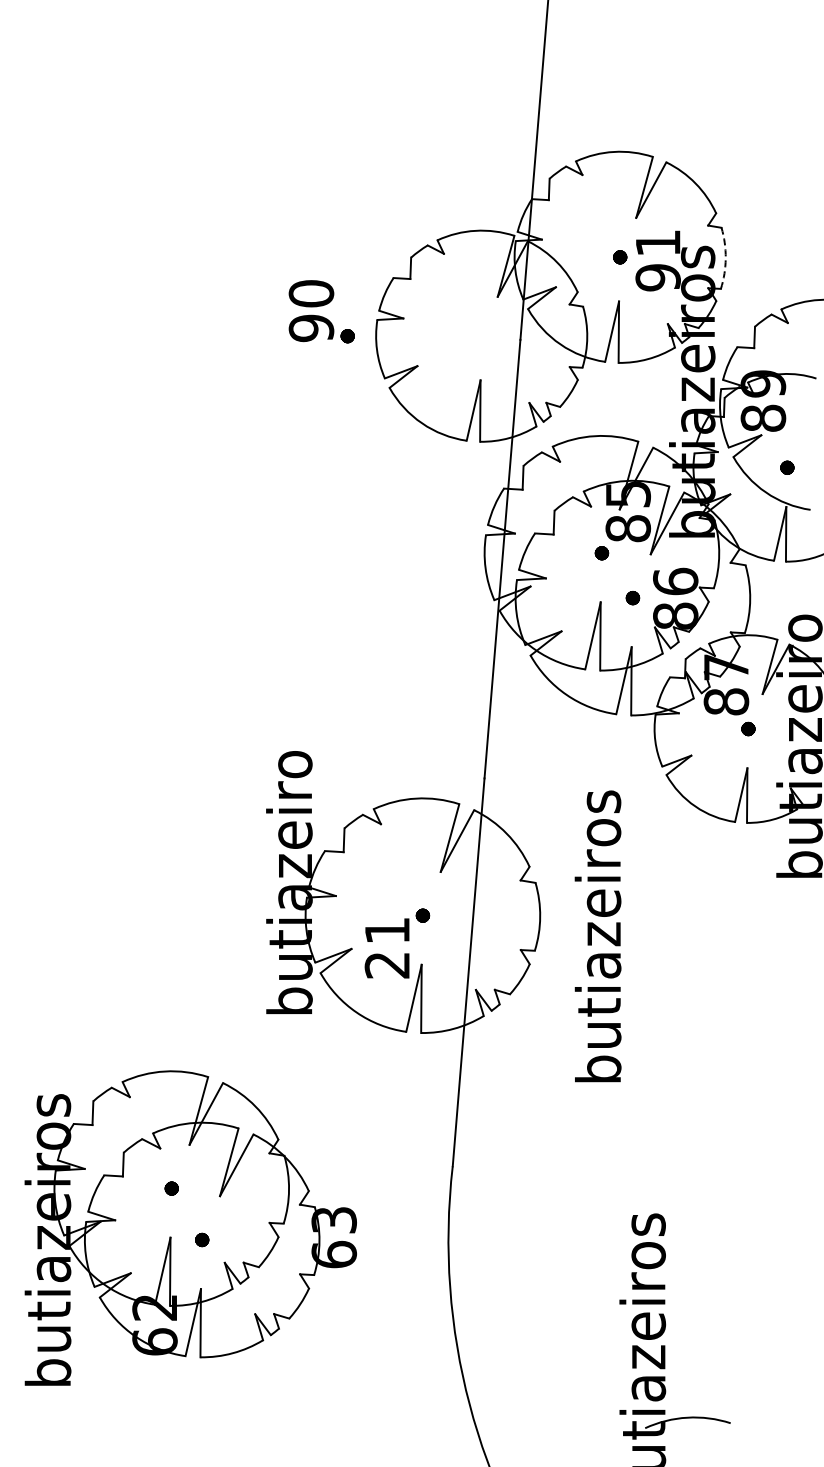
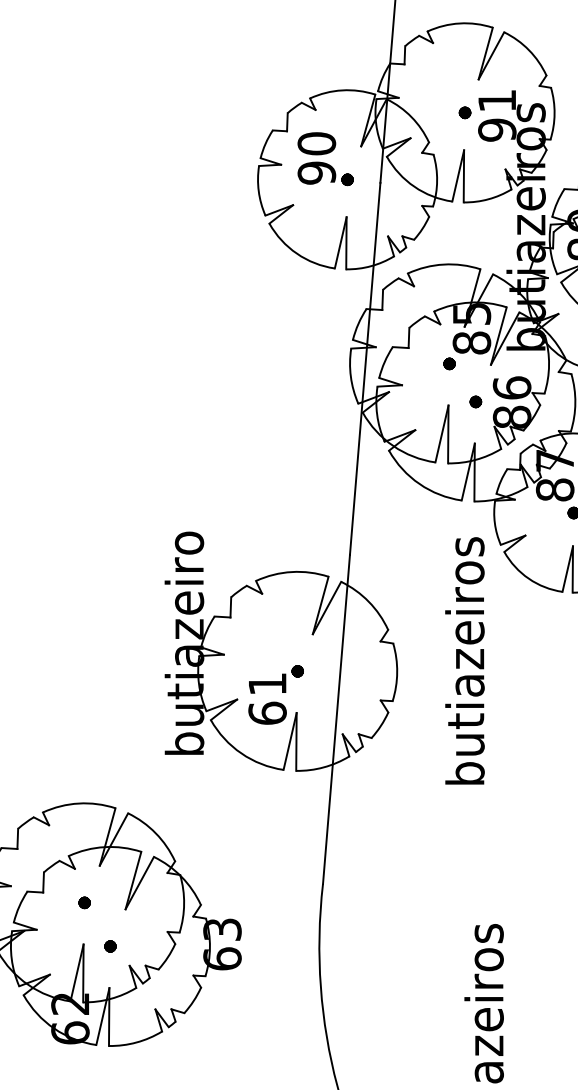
arc: (725, 258) -> (554, 113), dashed -> solid
part: (321, 311) -> (325, 158), moved
text: (597, 936) -> (464, 661), moved
text: (387, 964) -> (267, 712), 21 -> 61

